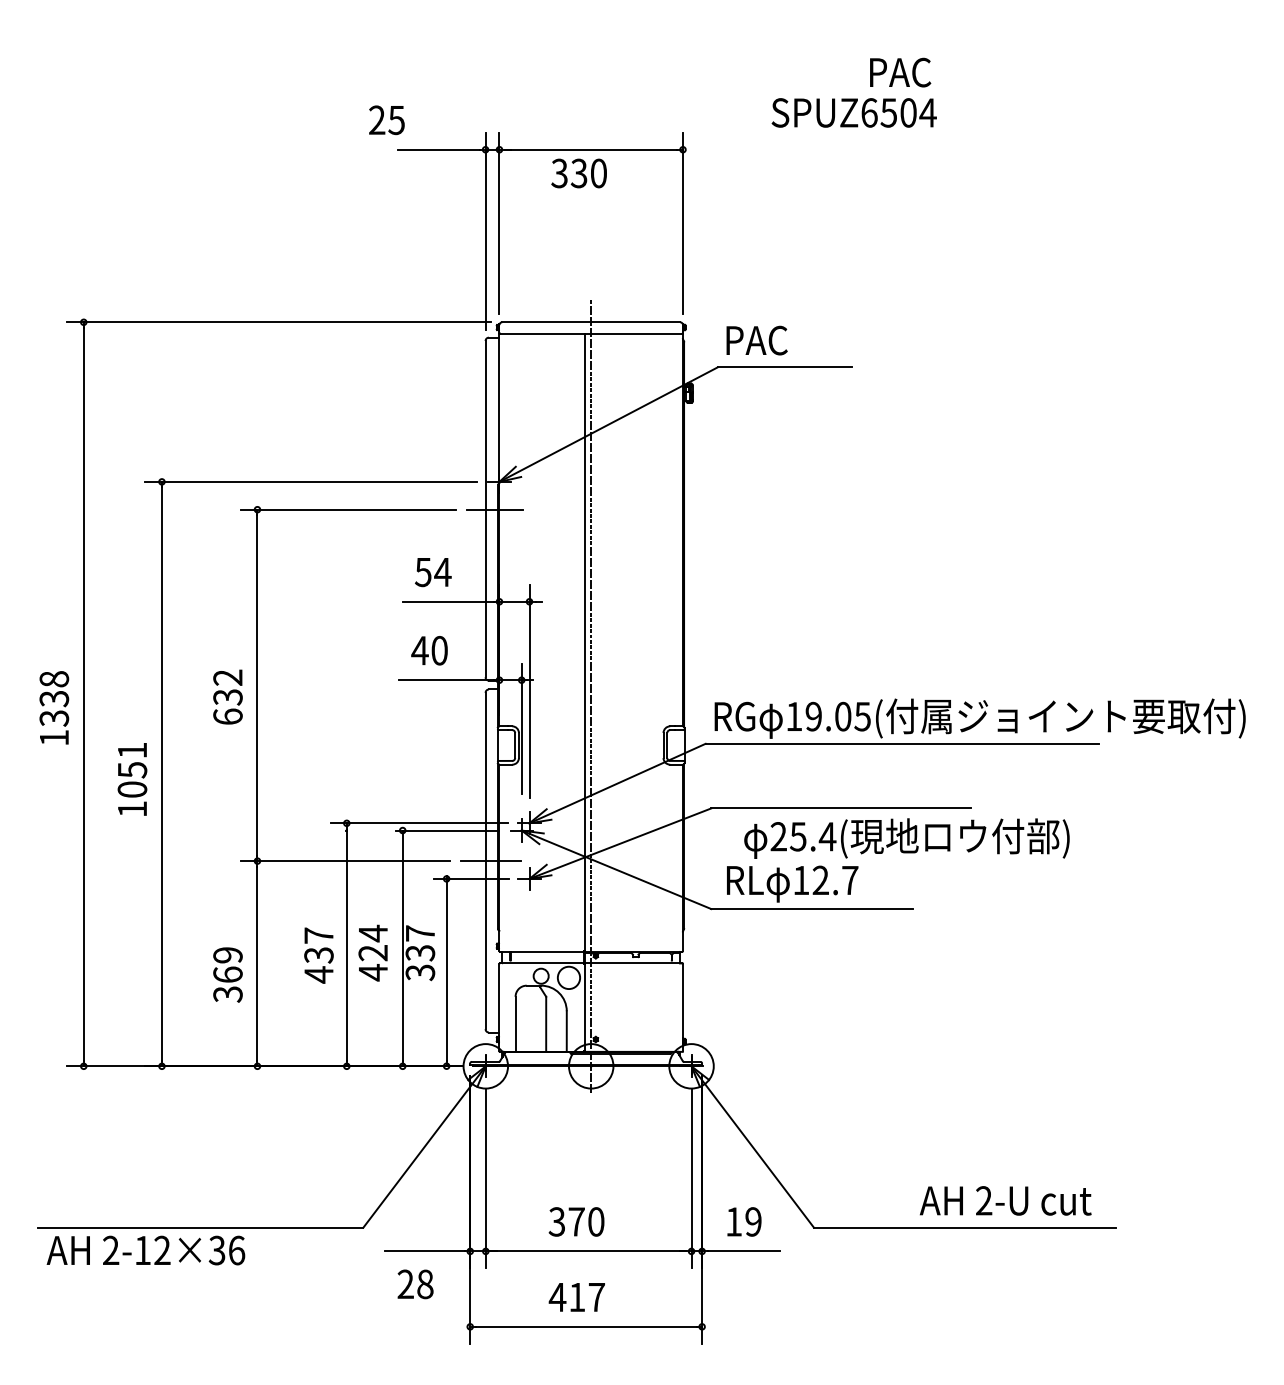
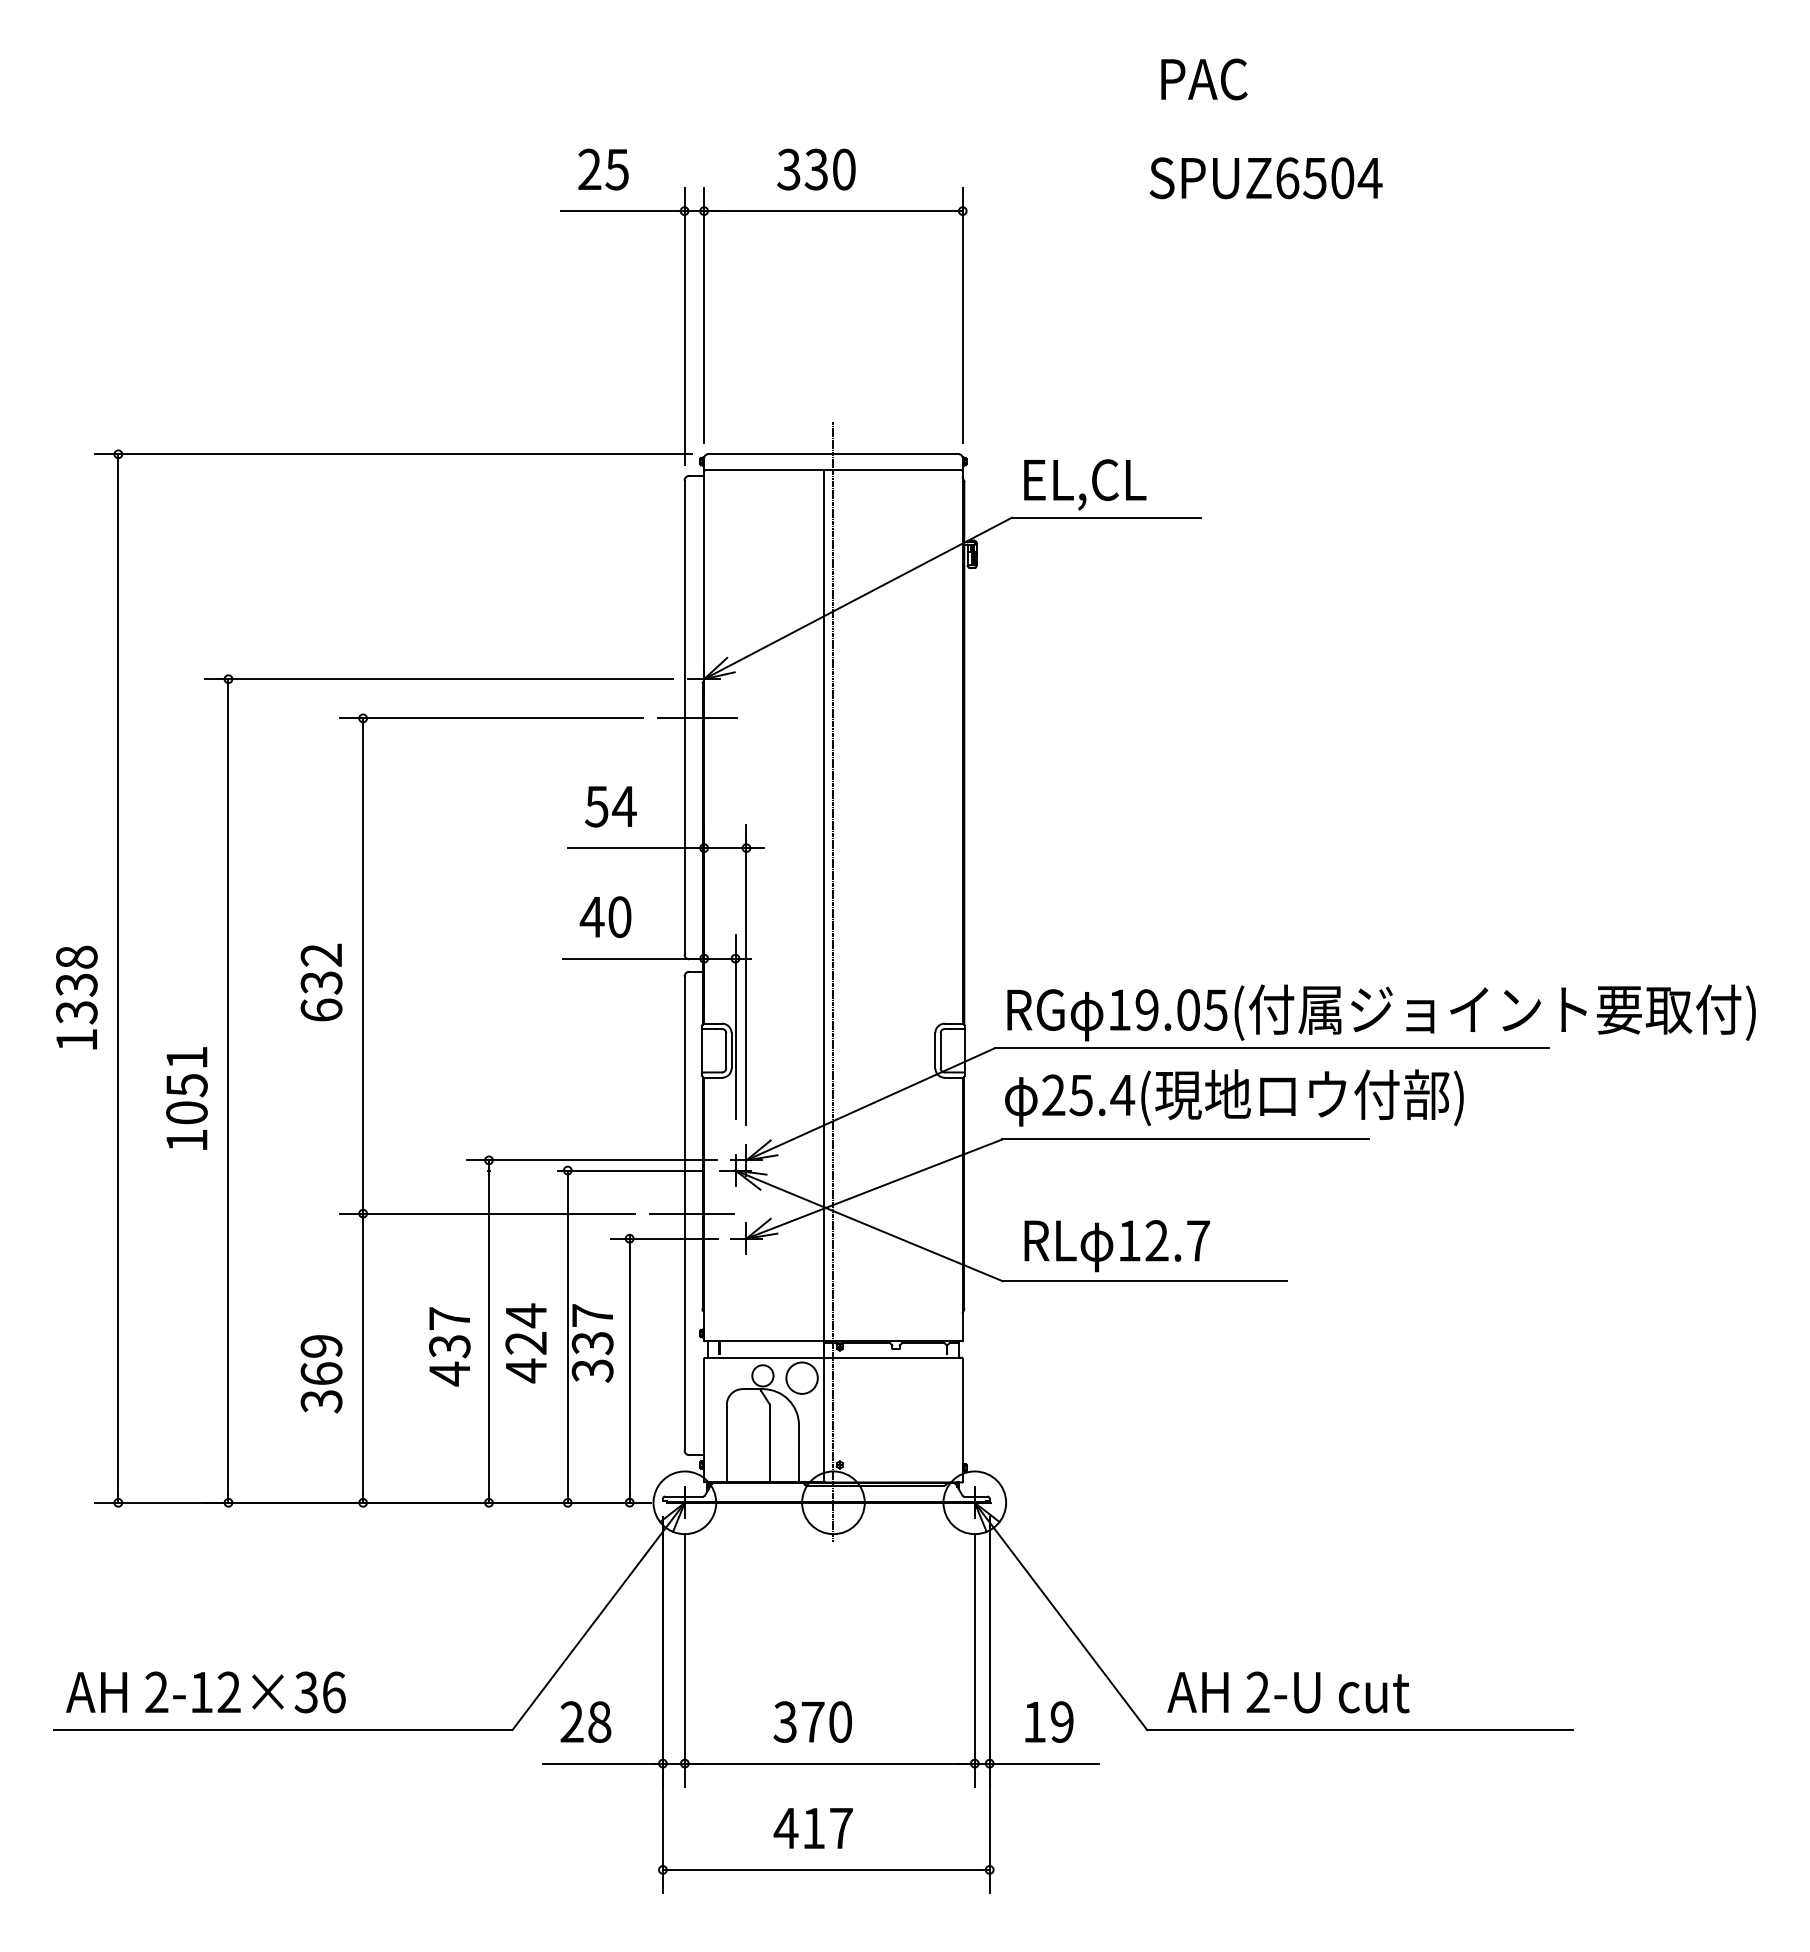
text: (900, 72) -> (1204, 79), moved
text: (853, 113) -> (1265, 178), moved
text: (386, 120) -> (603, 169), moved
text: (579, 173) -> (816, 169), moved
text: (771, 343) -> (1087, 484), PAC -> EL,CL
text: (907, 838) -> (1234, 1097), moved
text: (1005, 1200) -> (1288, 1692), moved
text: (145, 1250) -> (205, 1692), moved
text: (415, 1283) -> (585, 1721), moved

